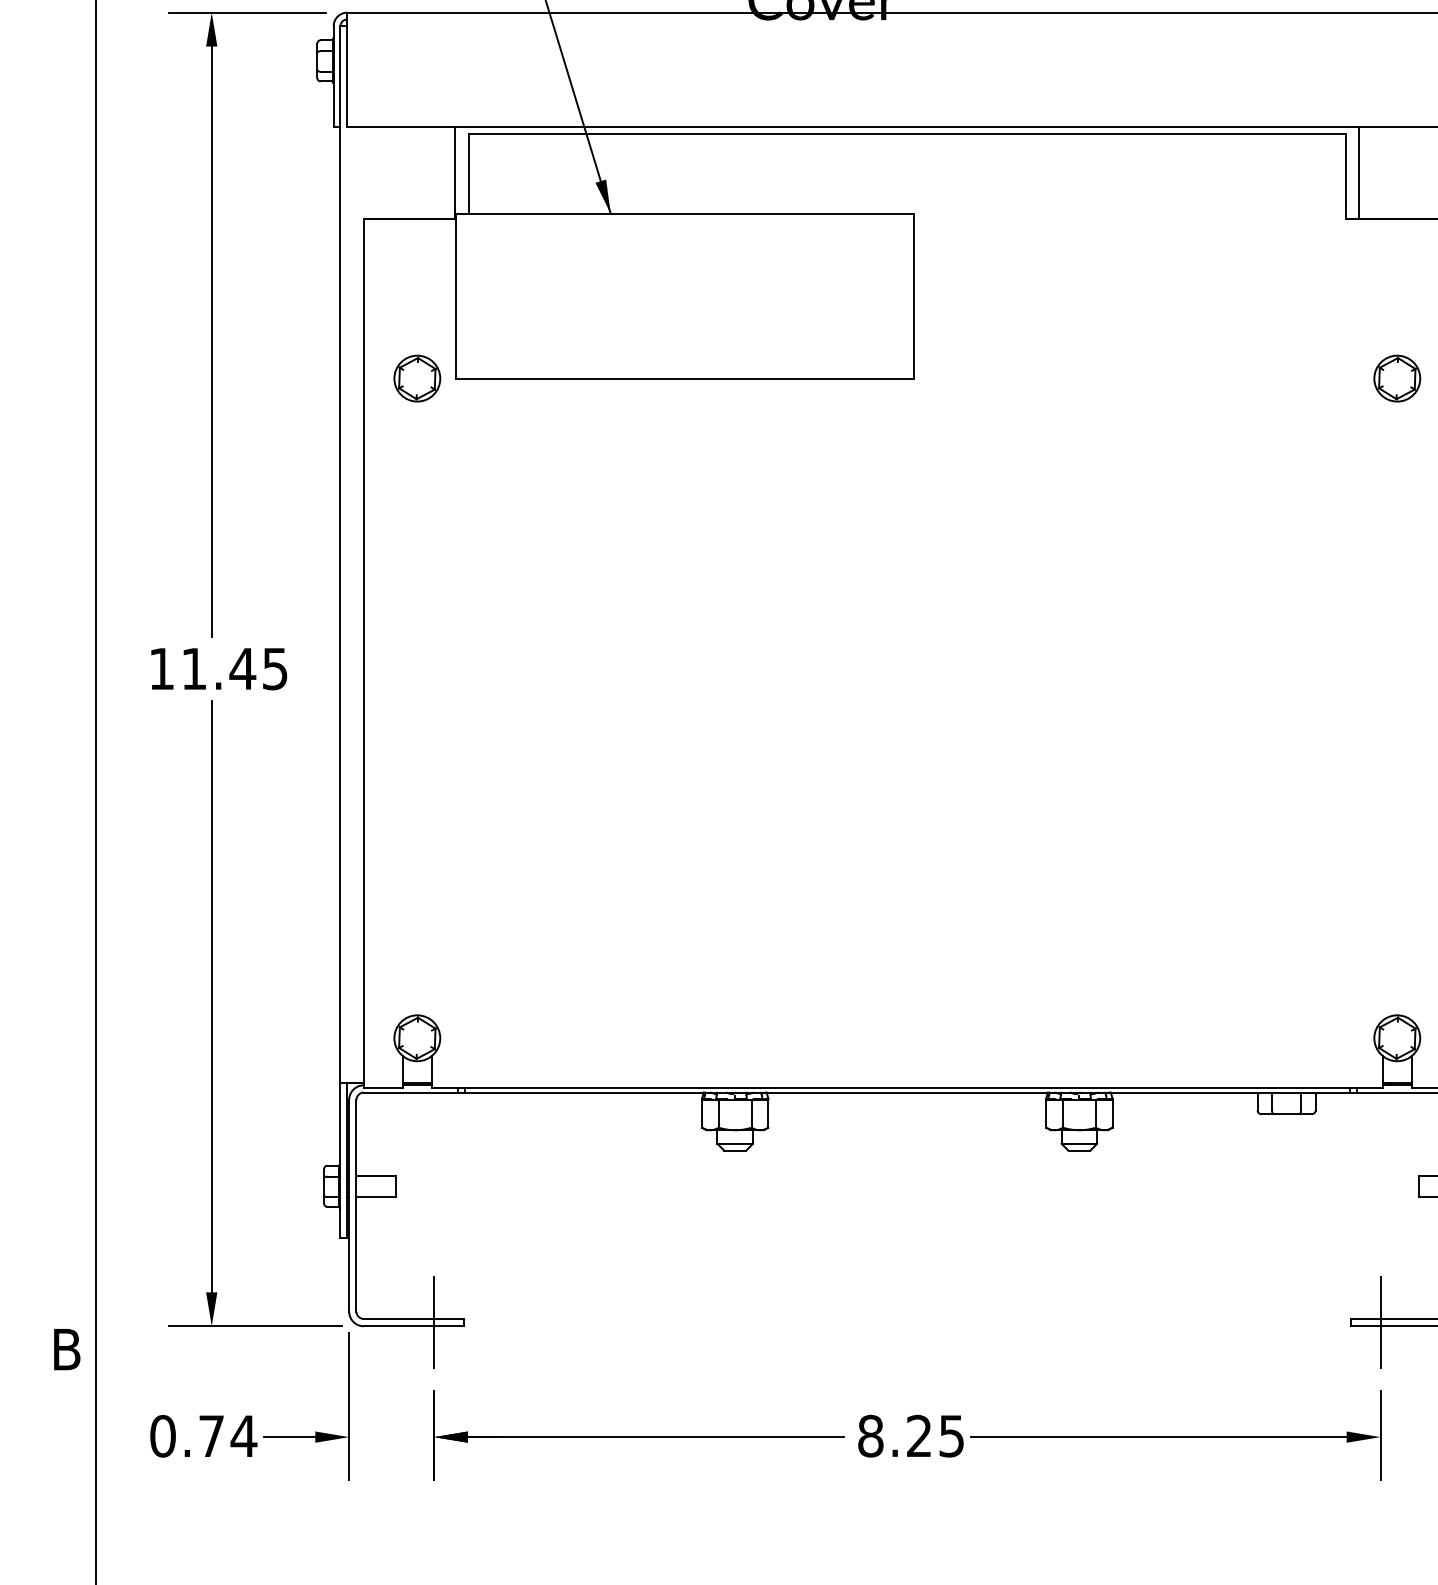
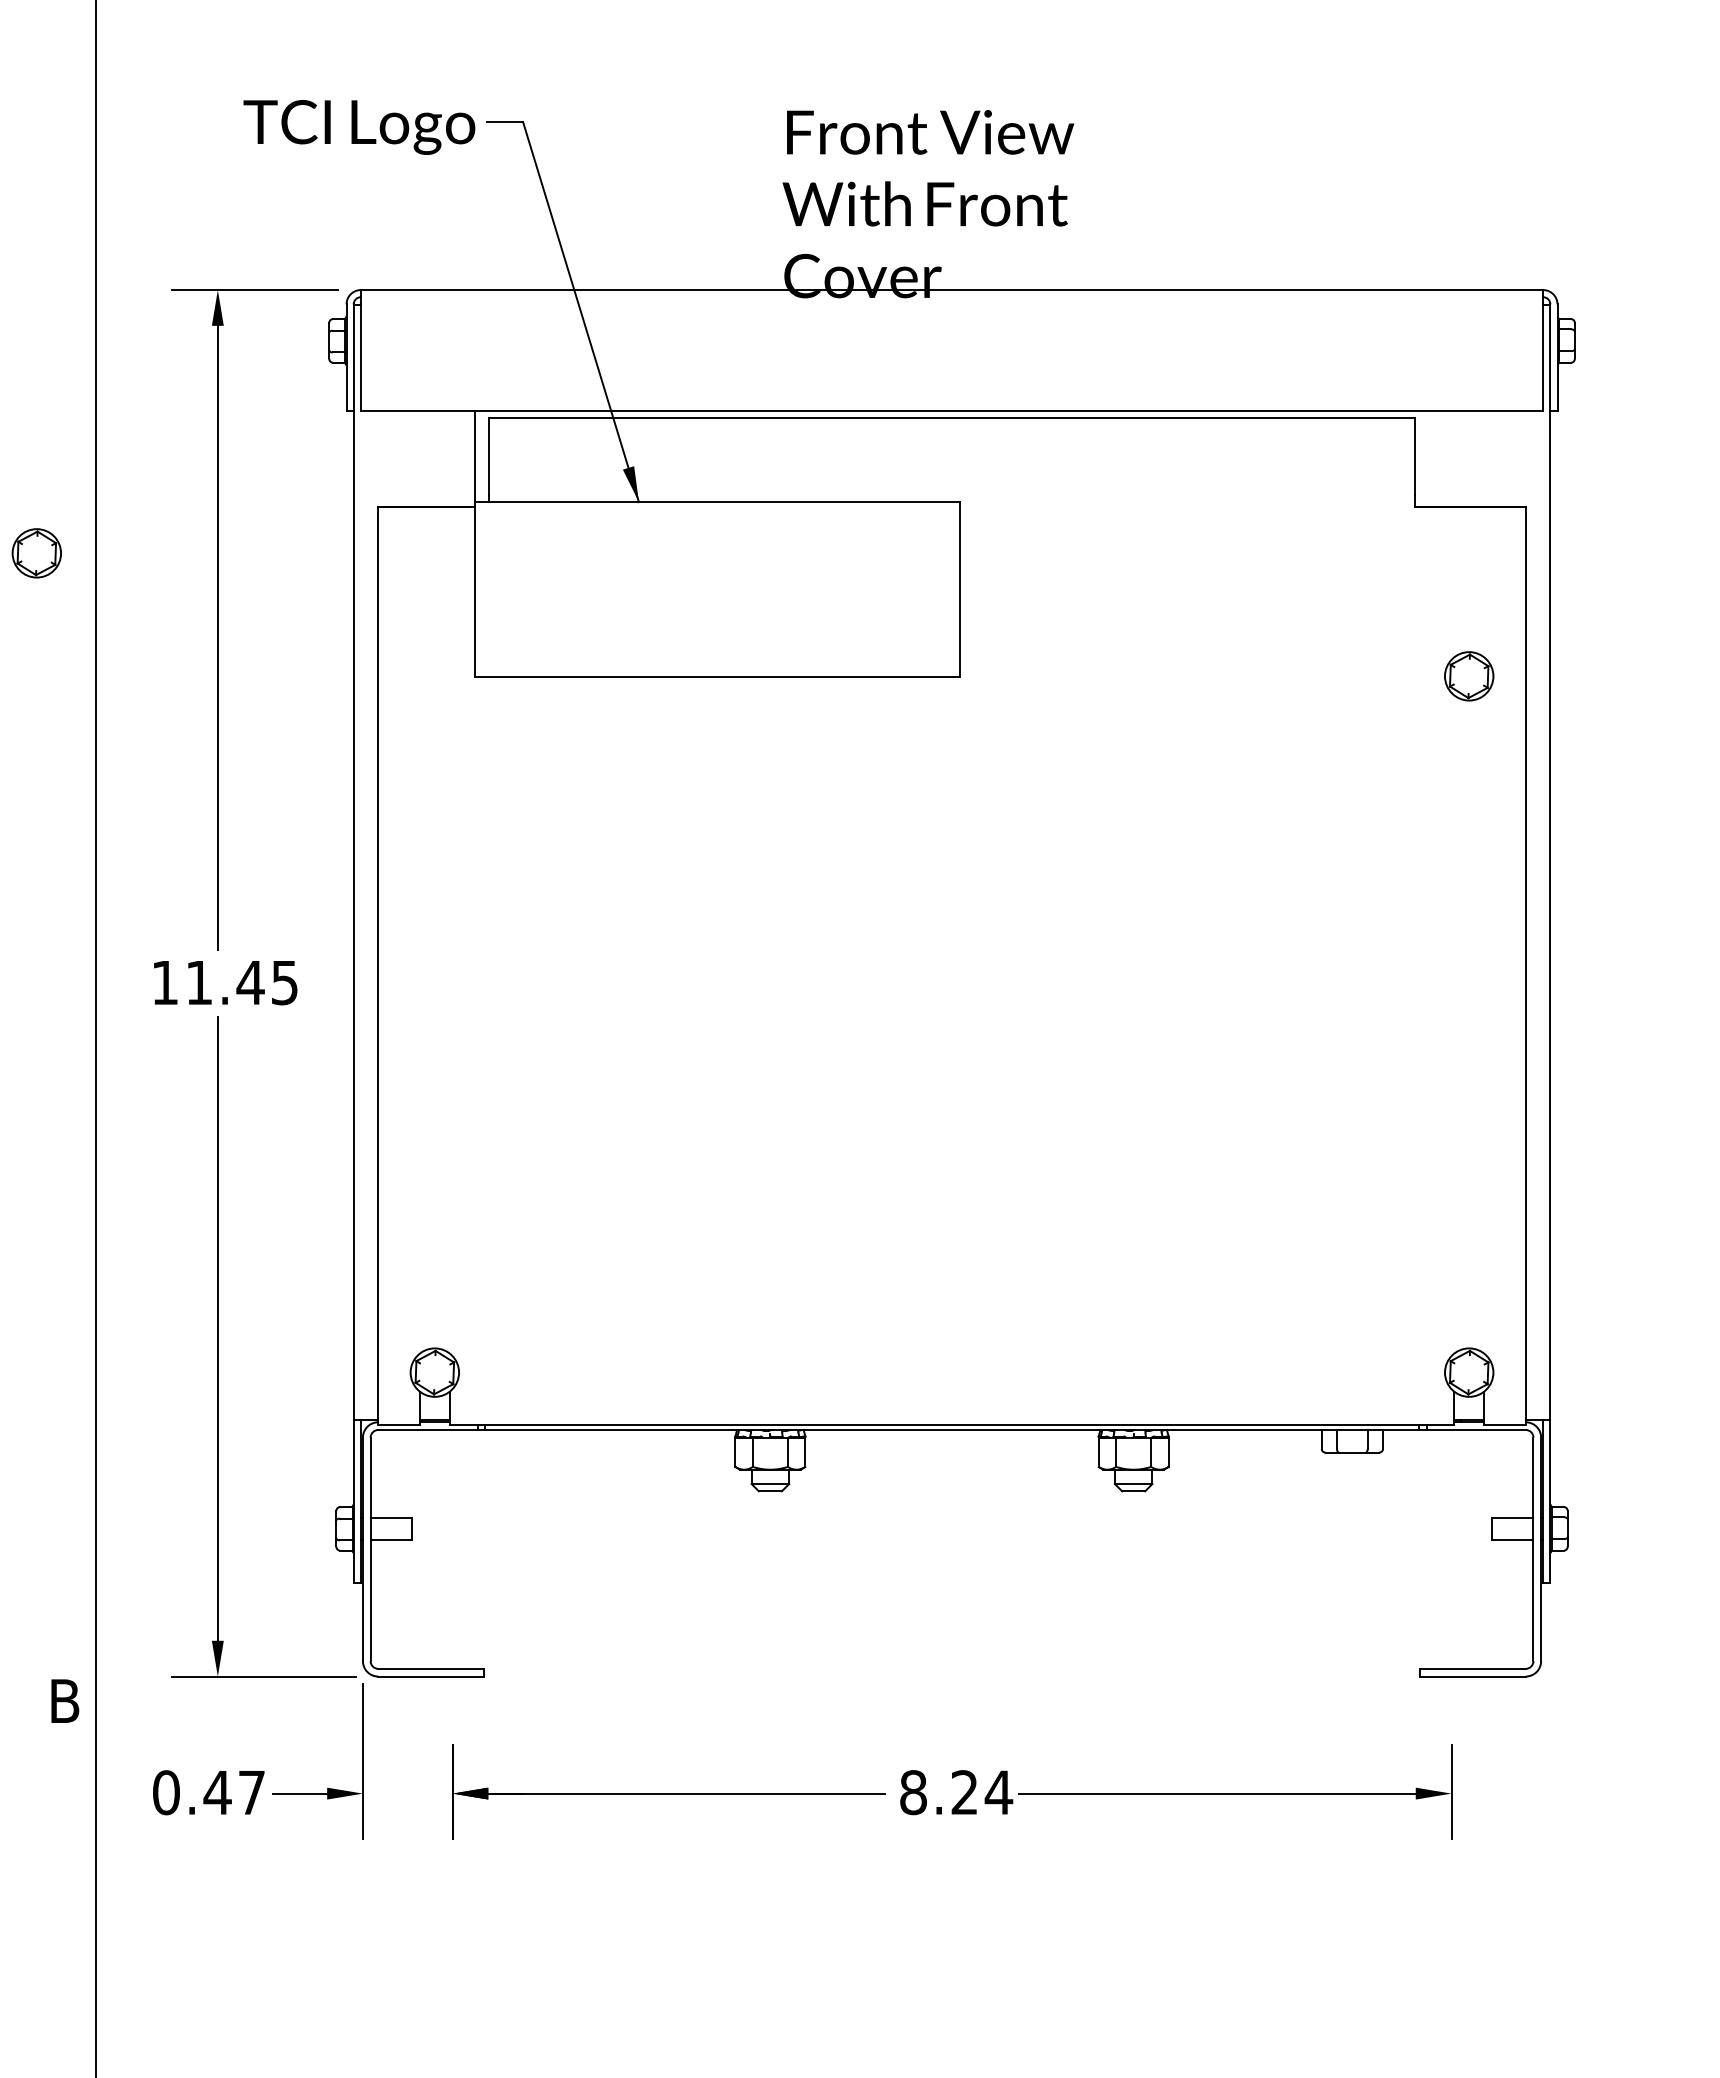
line: (1359, 173) -> (1429, 459), removed
part: (417, 378) -> (36, 553), moved
line: (434, 1322) -> (452, 1672), removed
line: (1380, 1322) -> (1451, 1672), removed
text: (227, 1436) -> (234, 1792), 0.74 -> 0.47
text: (951, 1436) -> (998, 1792), 8.25 -> 8.24

